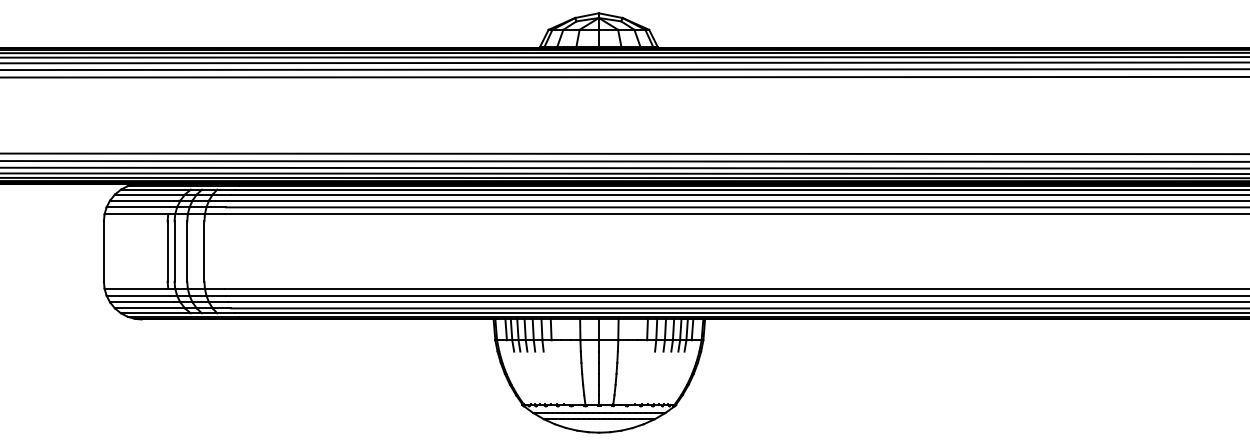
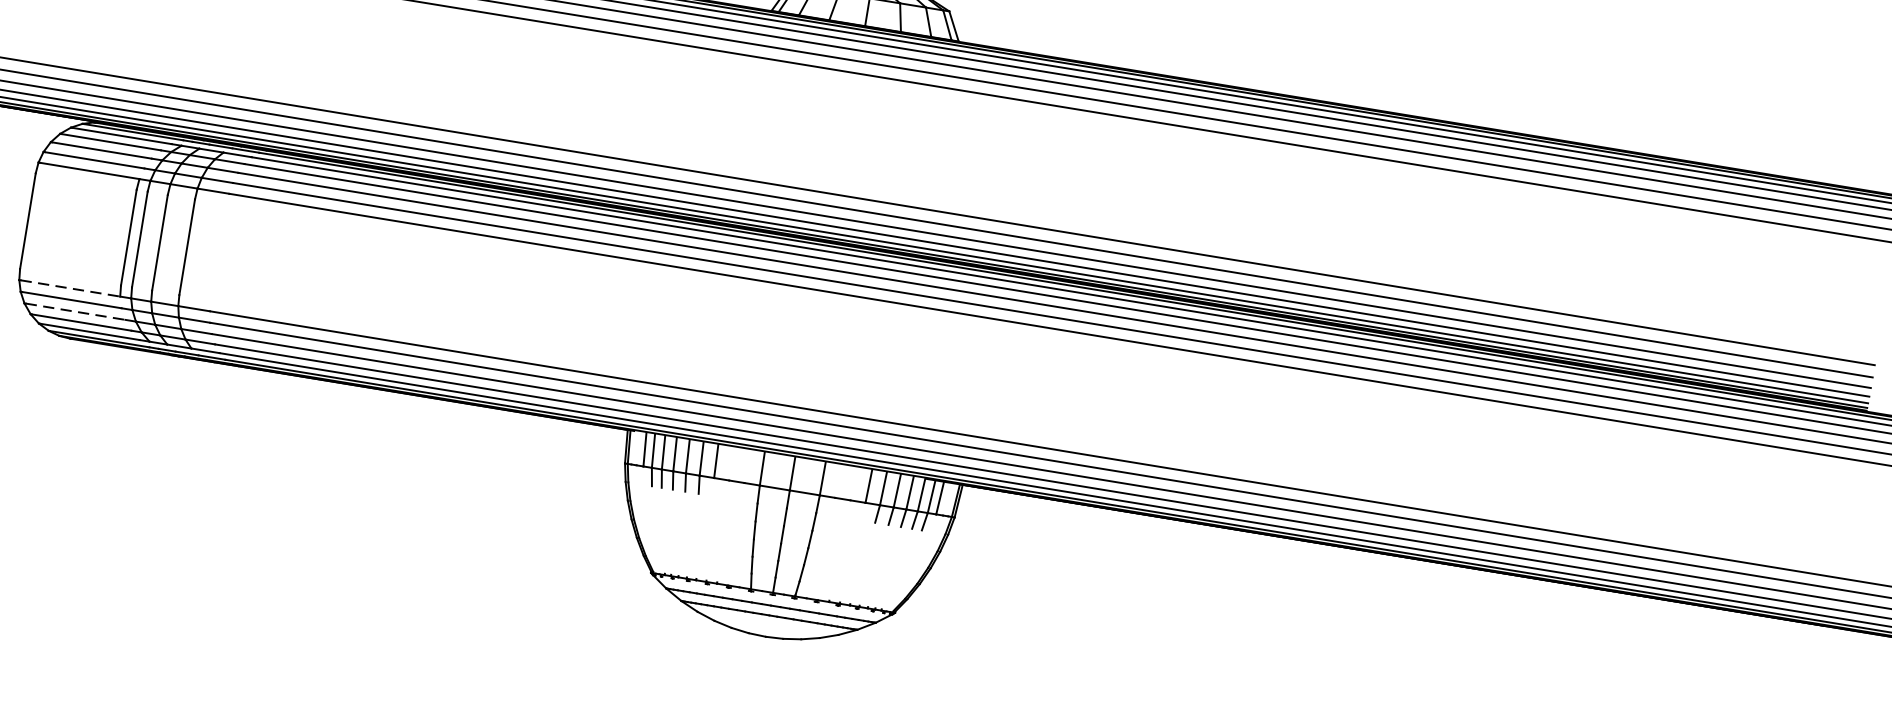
line: (137, 288) -> (71, 288), solid -> dashed
line: (142, 302) -> (75, 311), solid -> dashed

